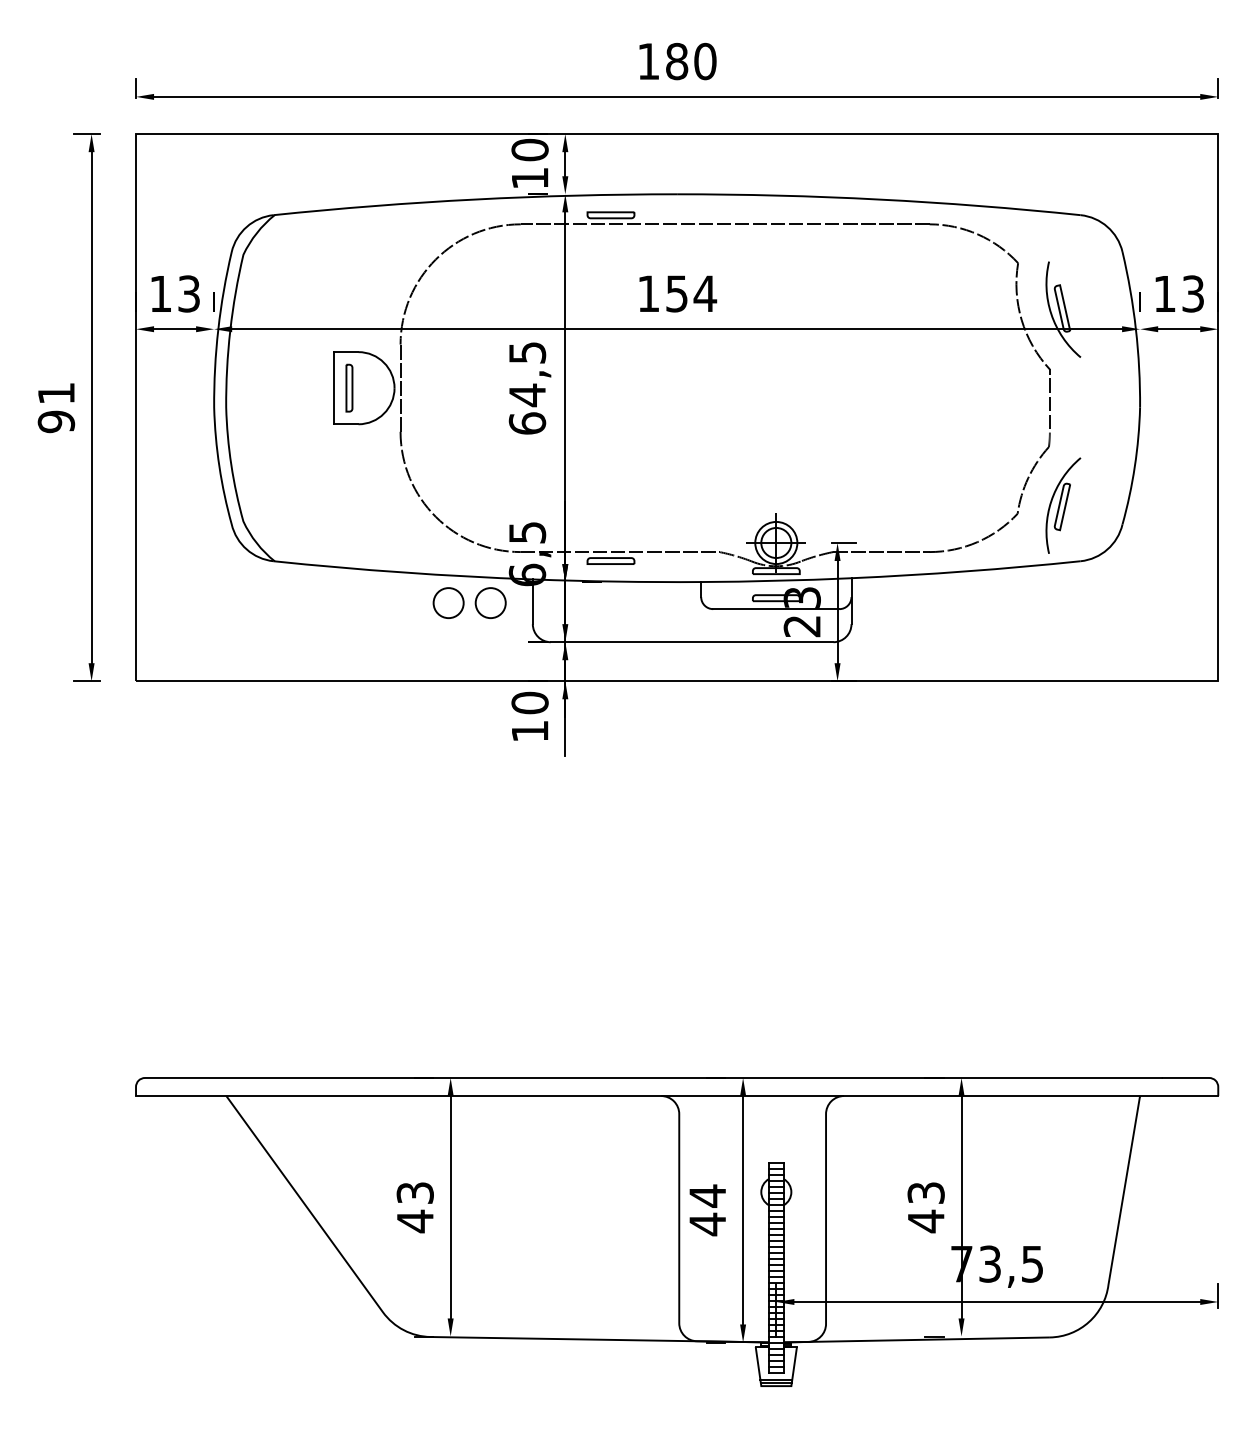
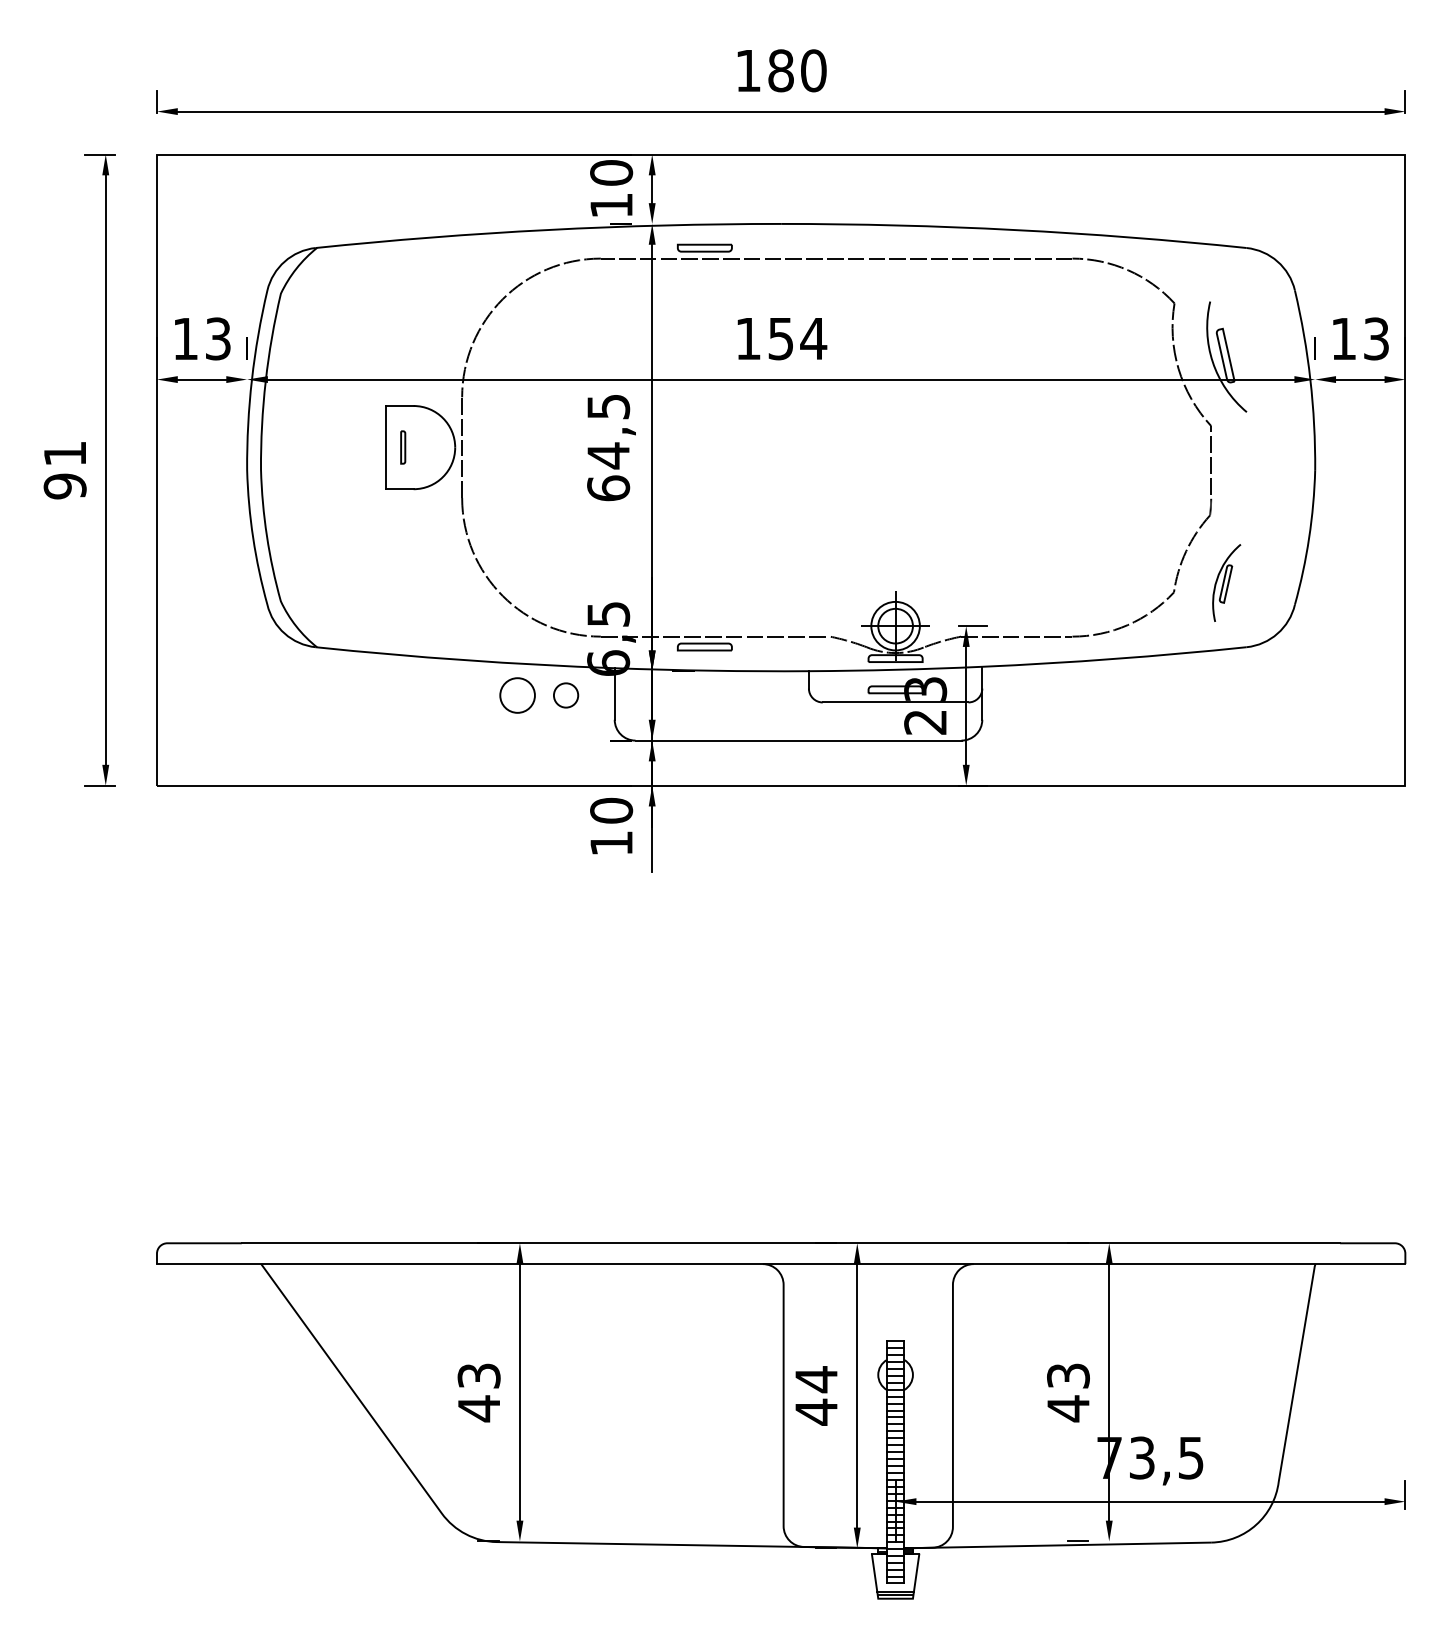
part: (349, 387) -> (403, 446), size x0.6
part: (1063, 505) -> (1226, 582), size x0.7
circle: (490, 602) -> (565, 694), size x0.7

